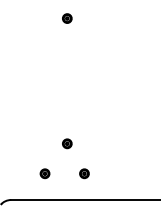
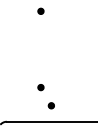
part: (43, 173) -> (26, 105), removed

